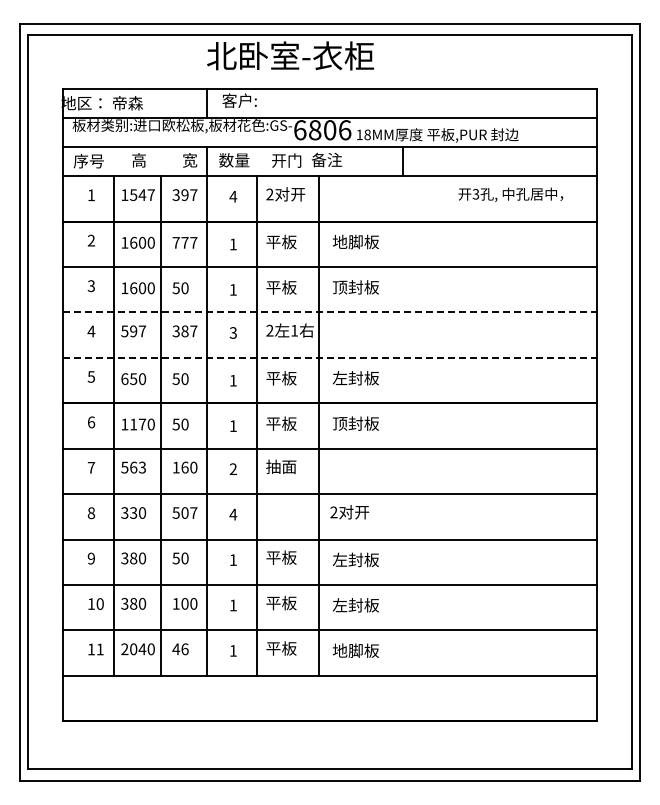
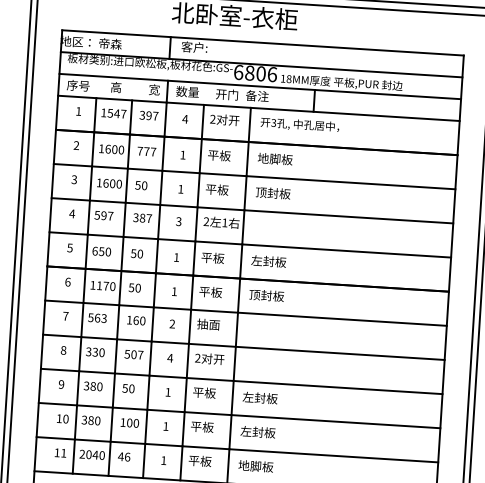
text: (510, 194) -> (299, 124), moved
line: (330, 312) -> (252, 210), dashed -> solid
line: (330, 357) -> (250, 244), dashed -> solid
text: (349, 512) -> (209, 359), moved

